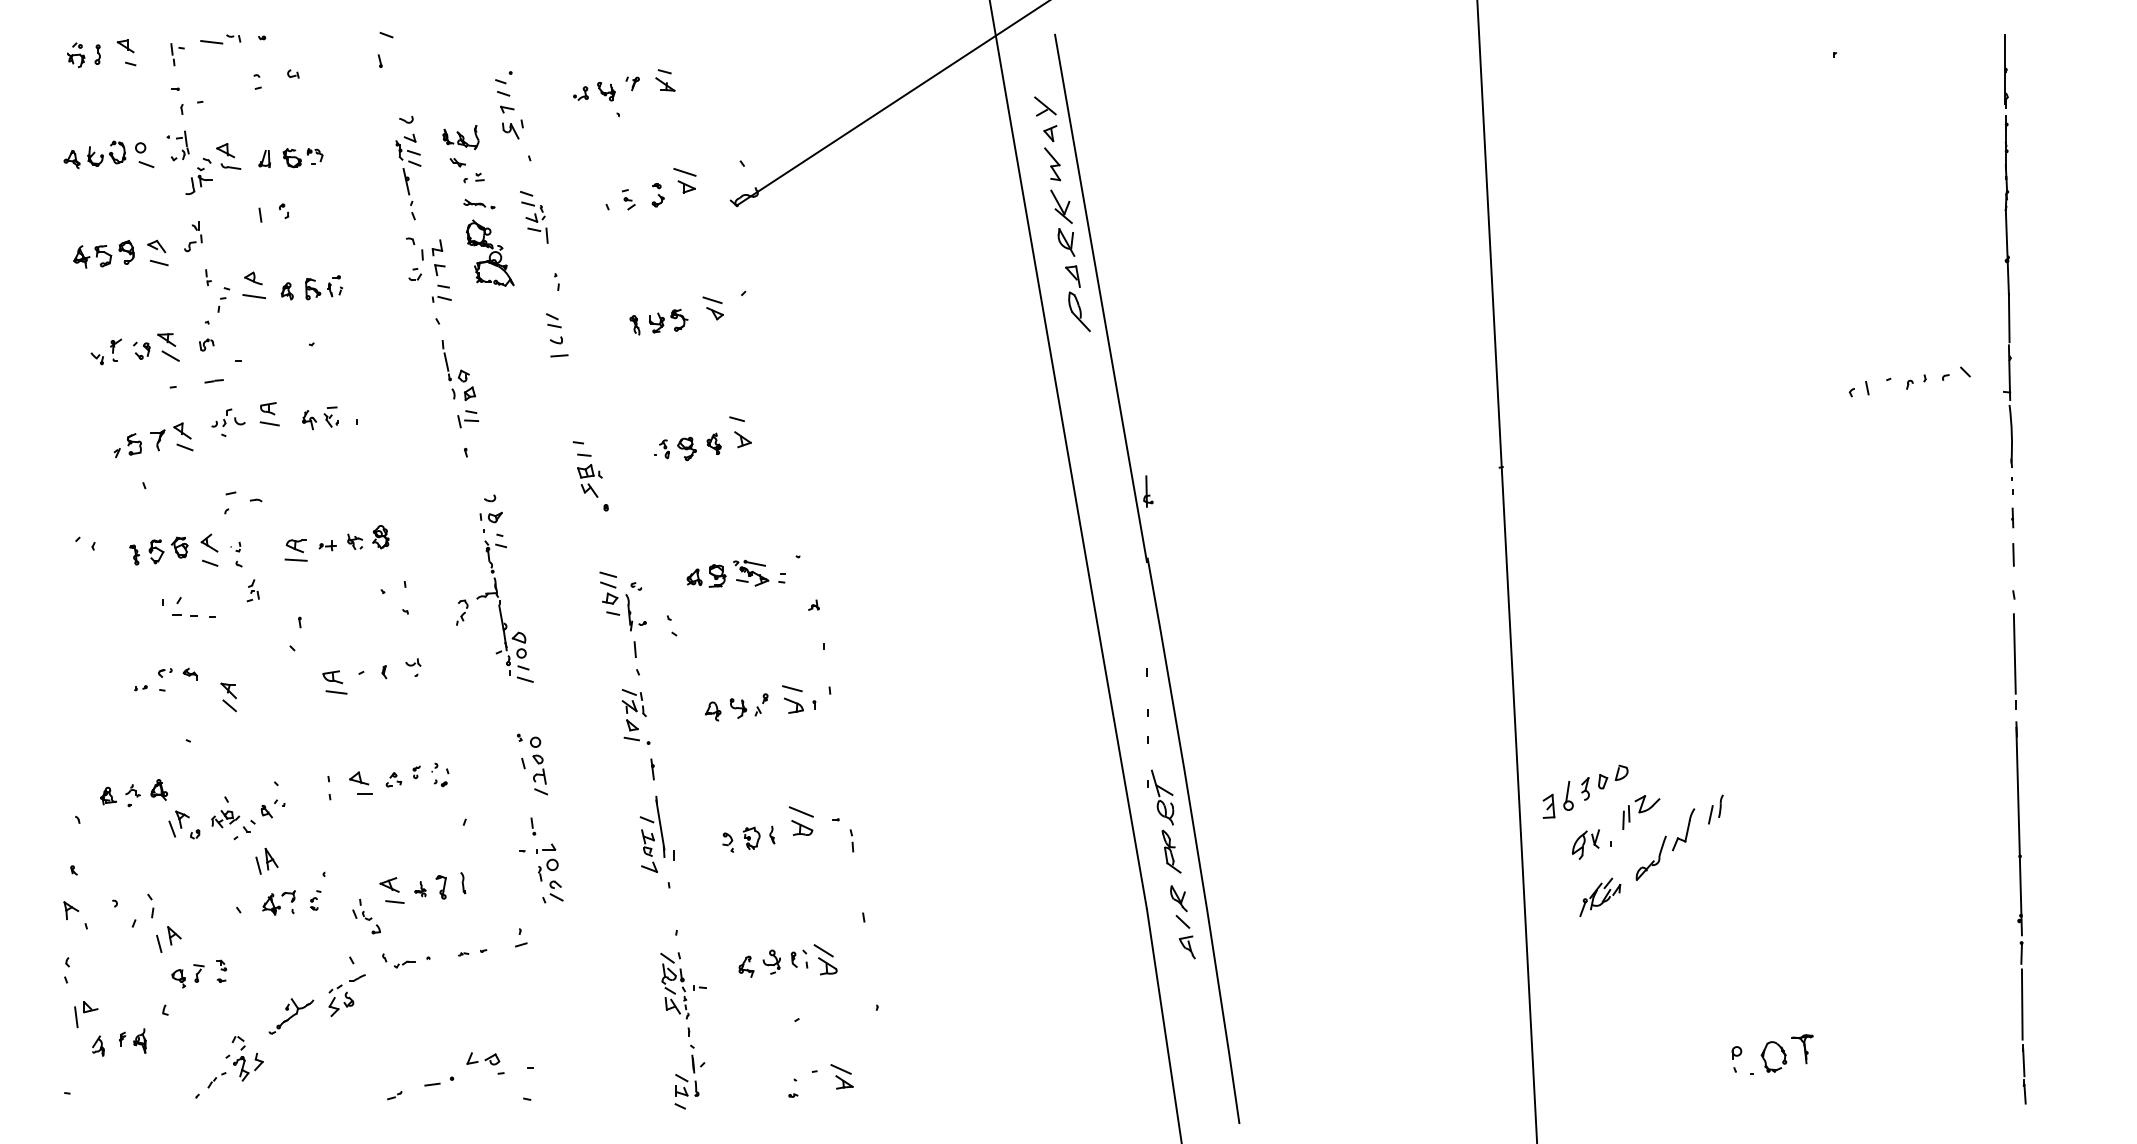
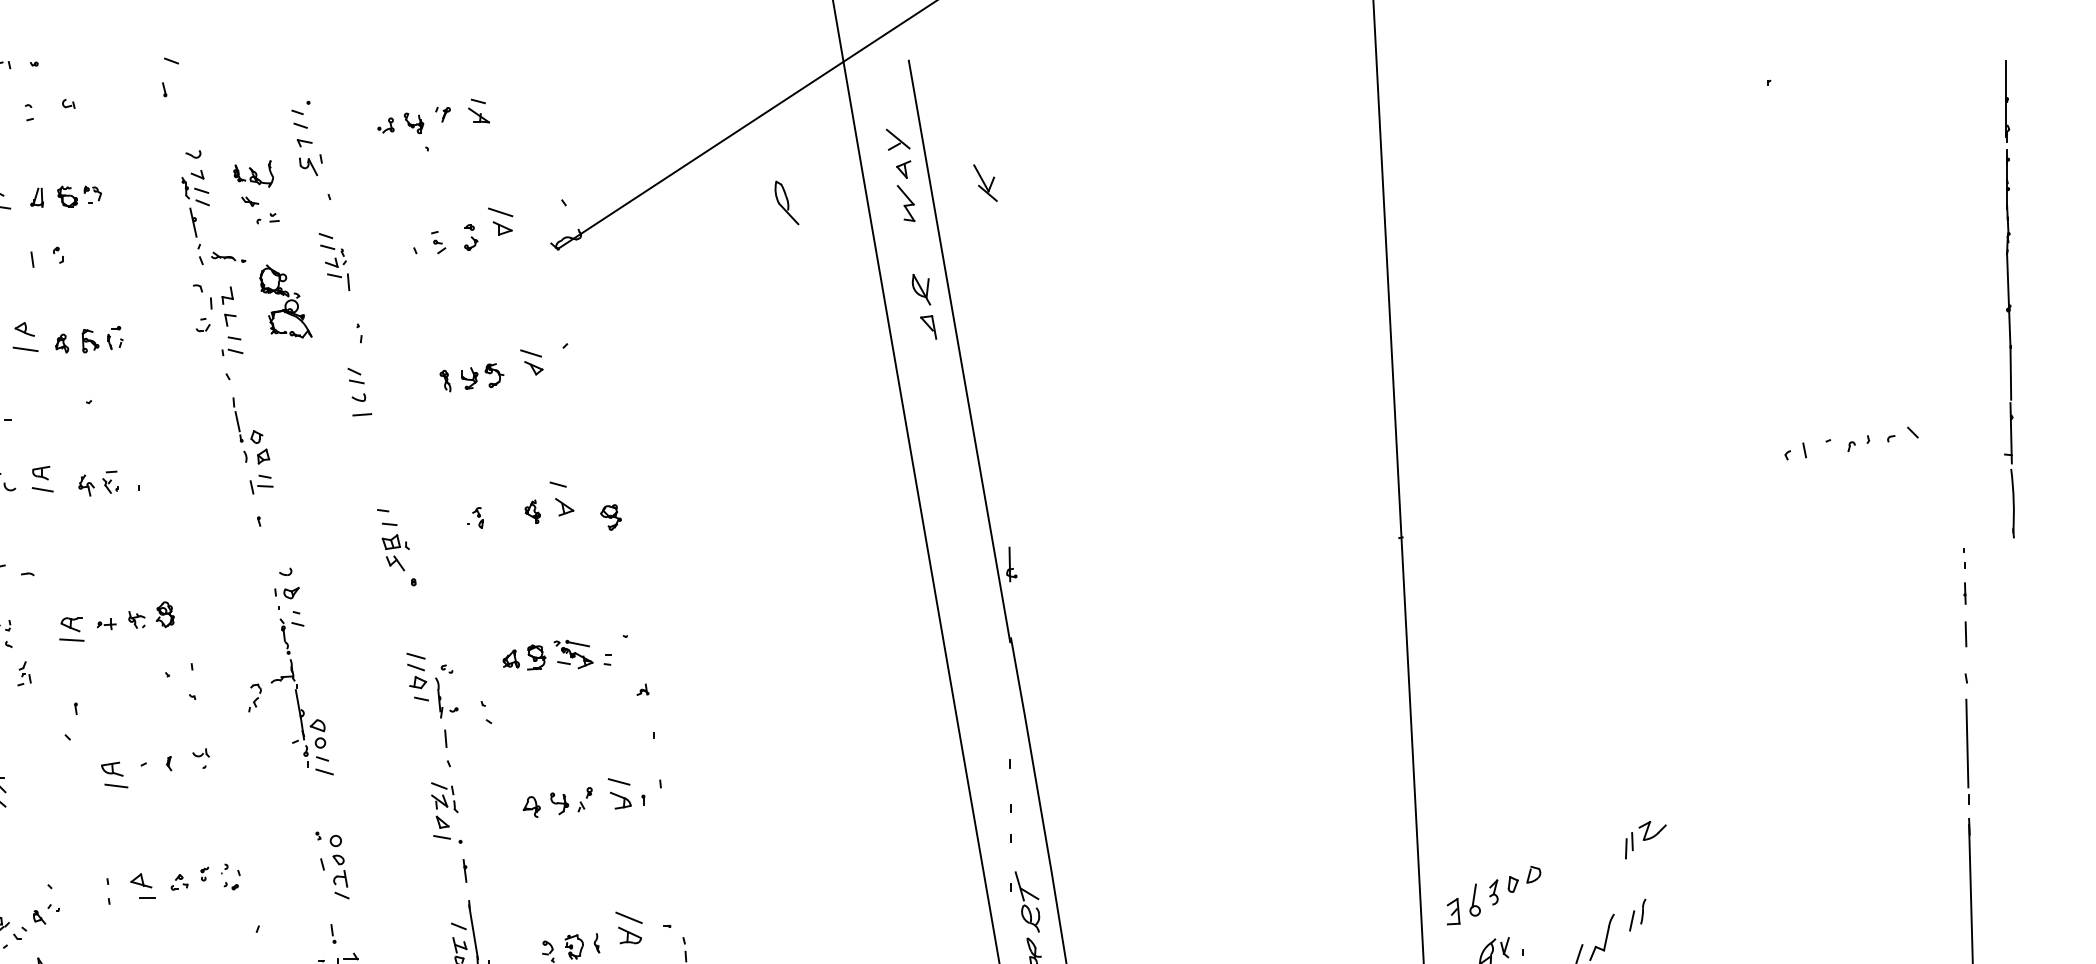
part: (479, 204) -> (228, 257), moved
part: (1061, 206) -> (985, 182), moved
part: (2007, 250) -> (2008, 298), moved
part: (1079, 311) -> (786, 202), moved
part: (686, 448) -> (610, 516), moved
part: (1641, 812) -> (1646, 840), moved

